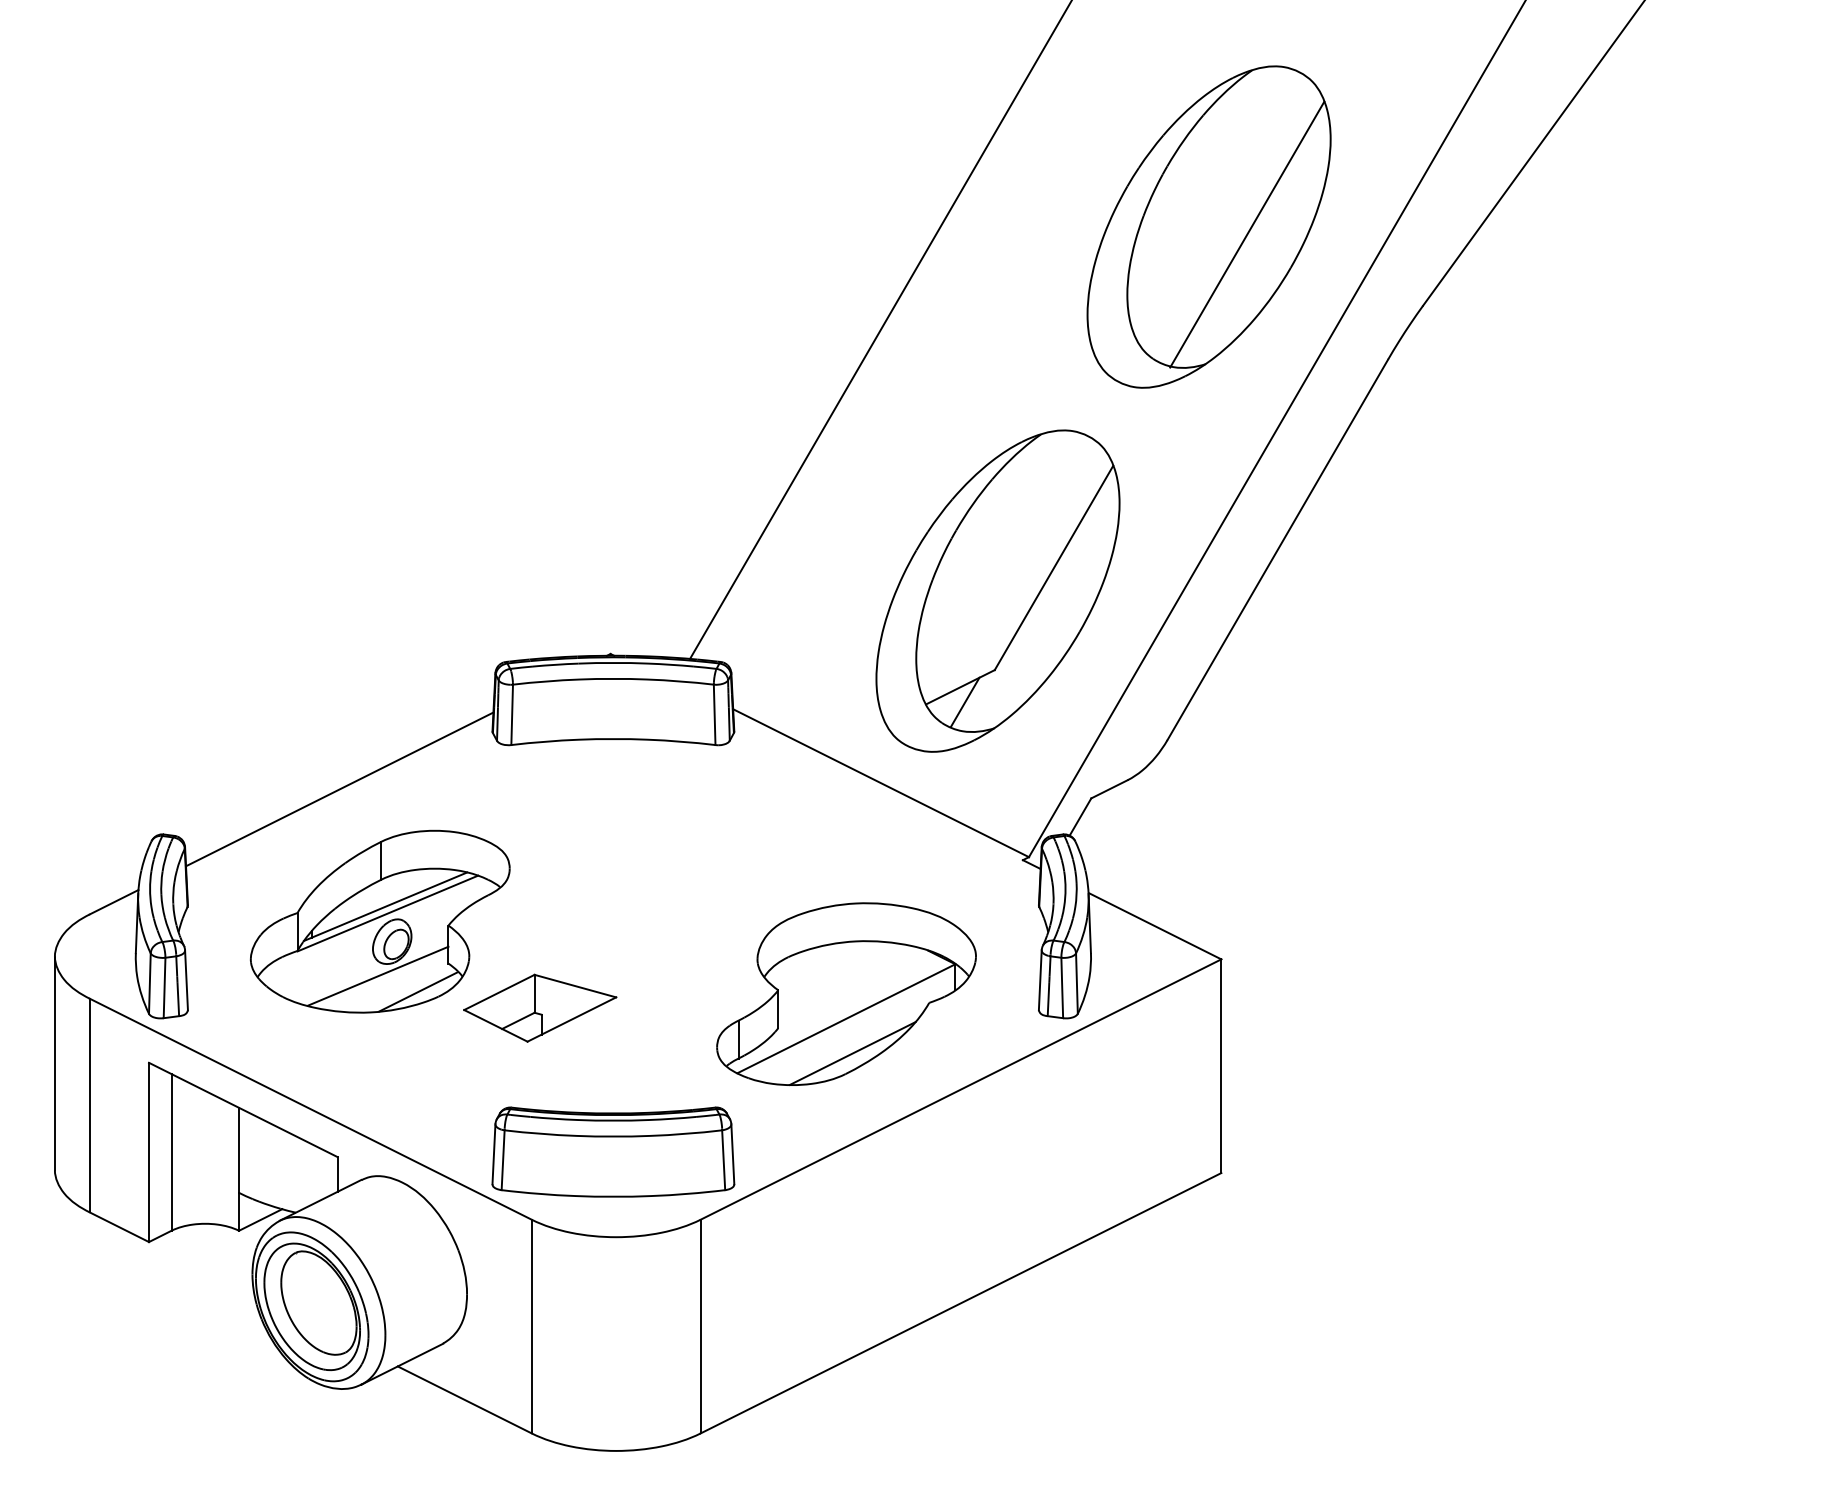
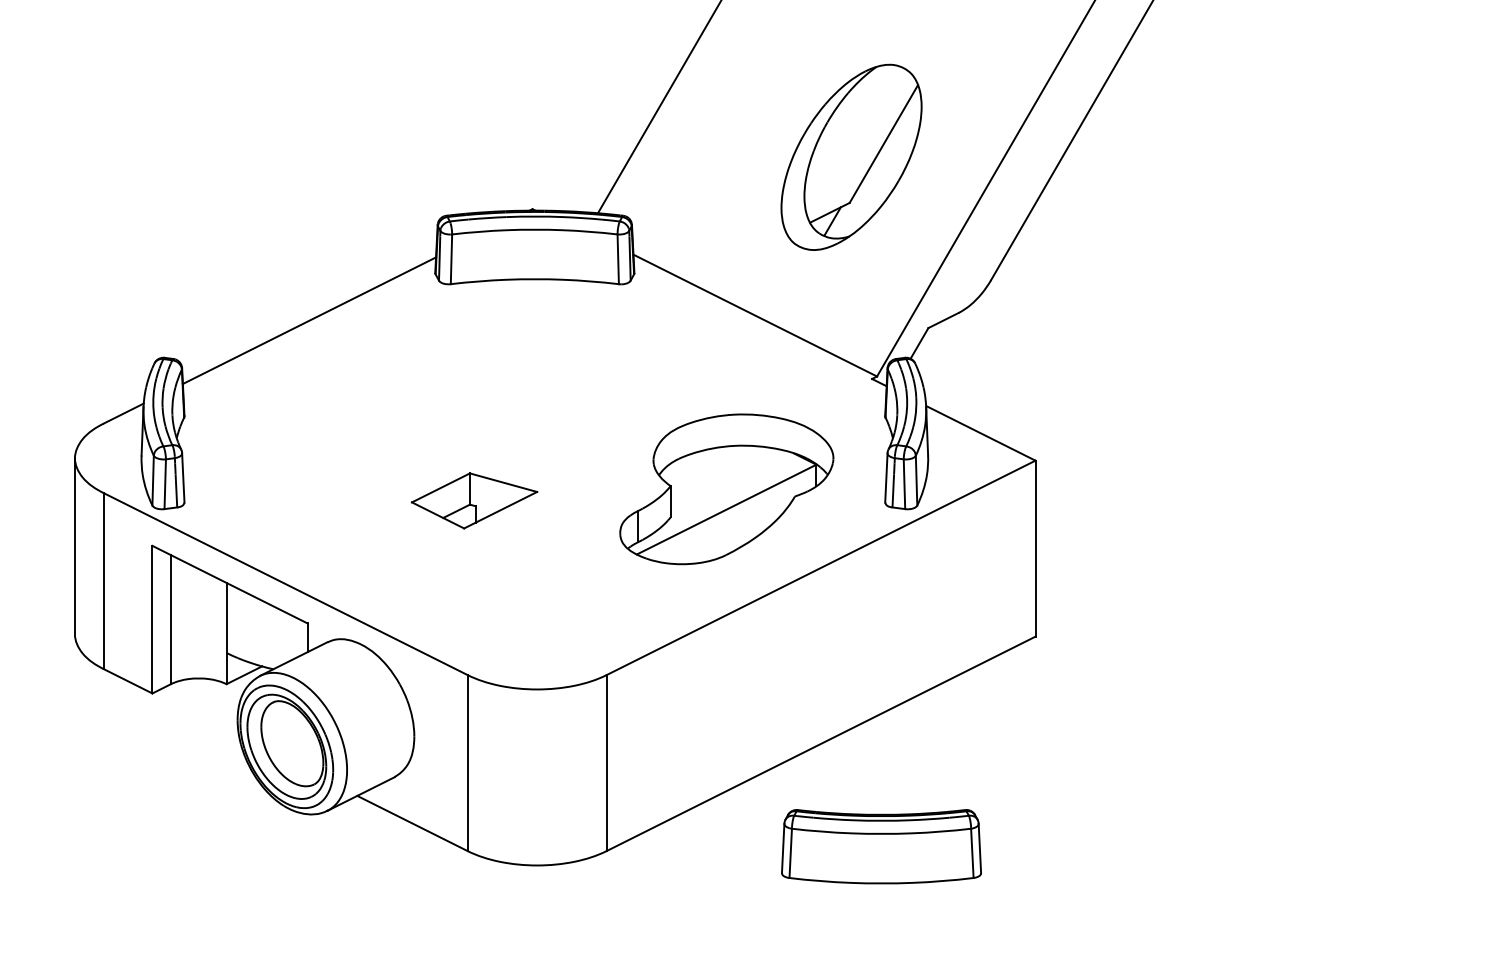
part: (997, 590) -> (851, 156), size x0.7
part: (379, 921) -> (342, 429), removed
line: (852, 1053) -> (731, 538), removed
part: (613, 1151) -> (881, 846), moved

